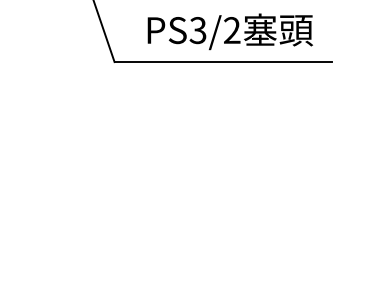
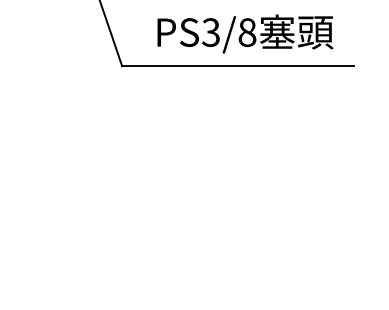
text: (232, 30) -> (247, 32), PS3/2 -> PS3/8

